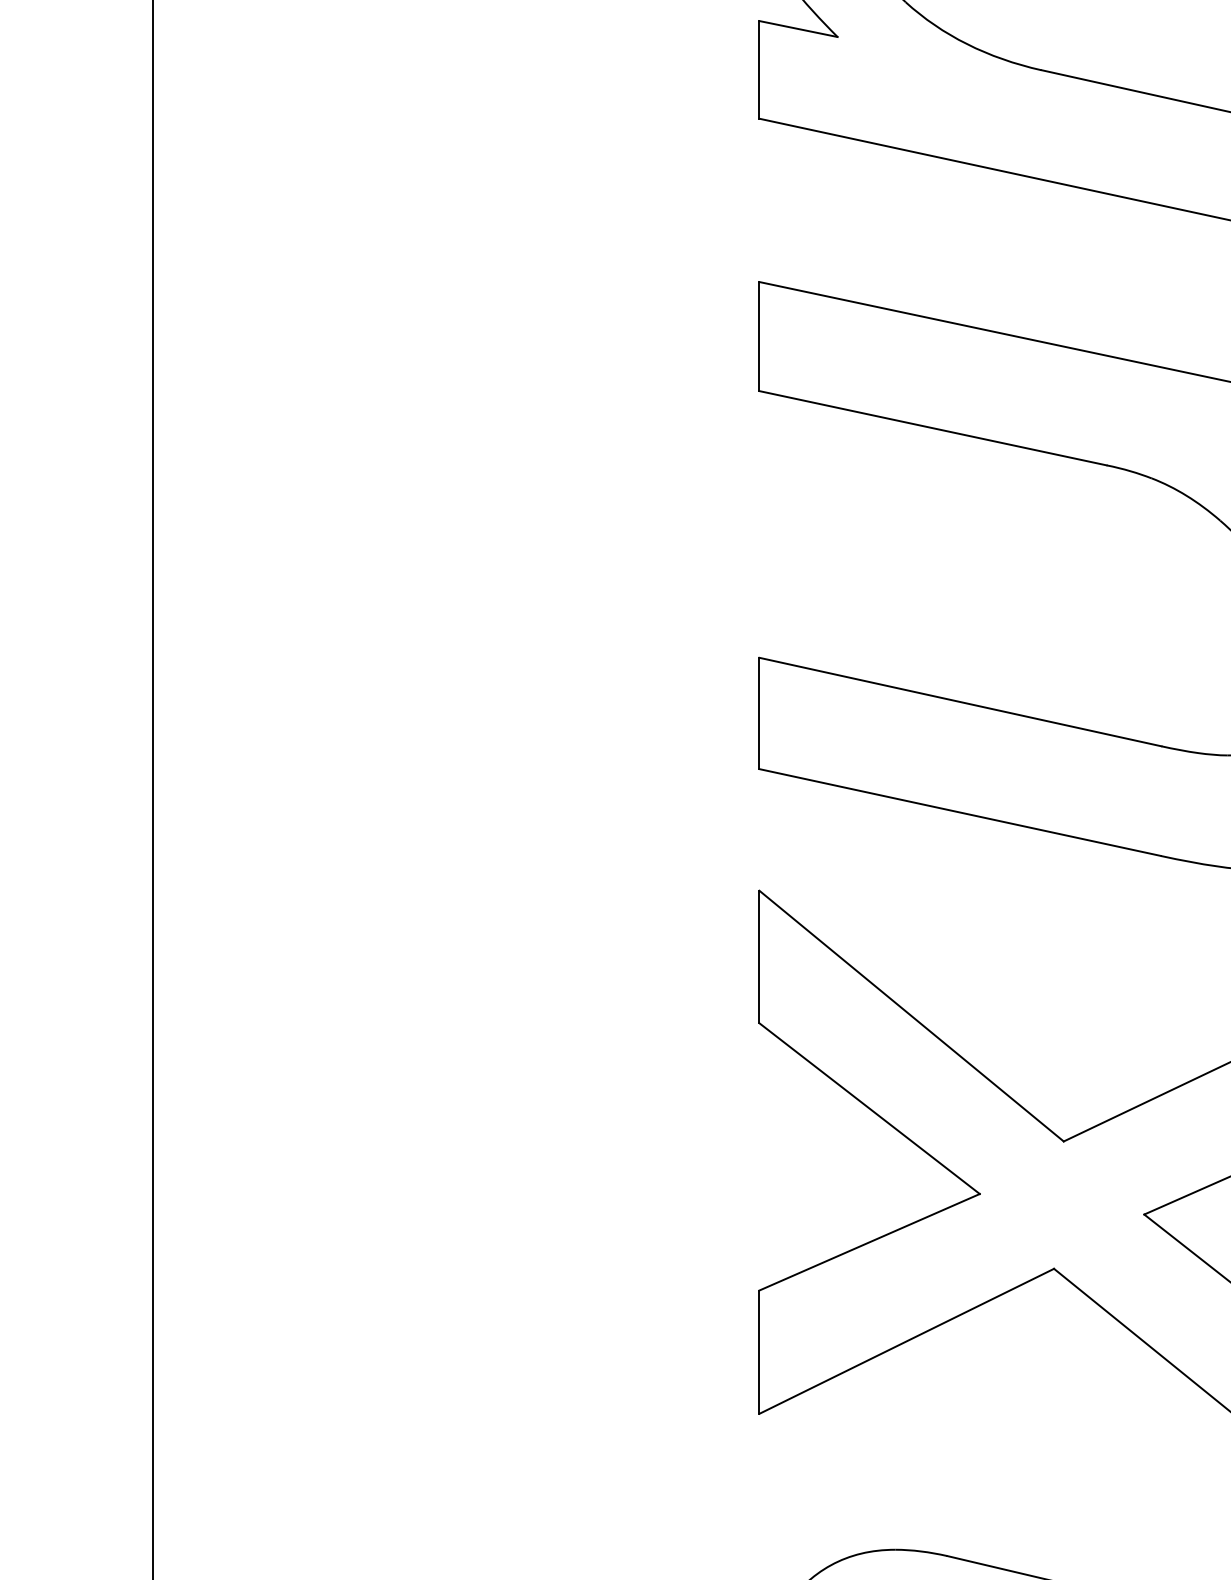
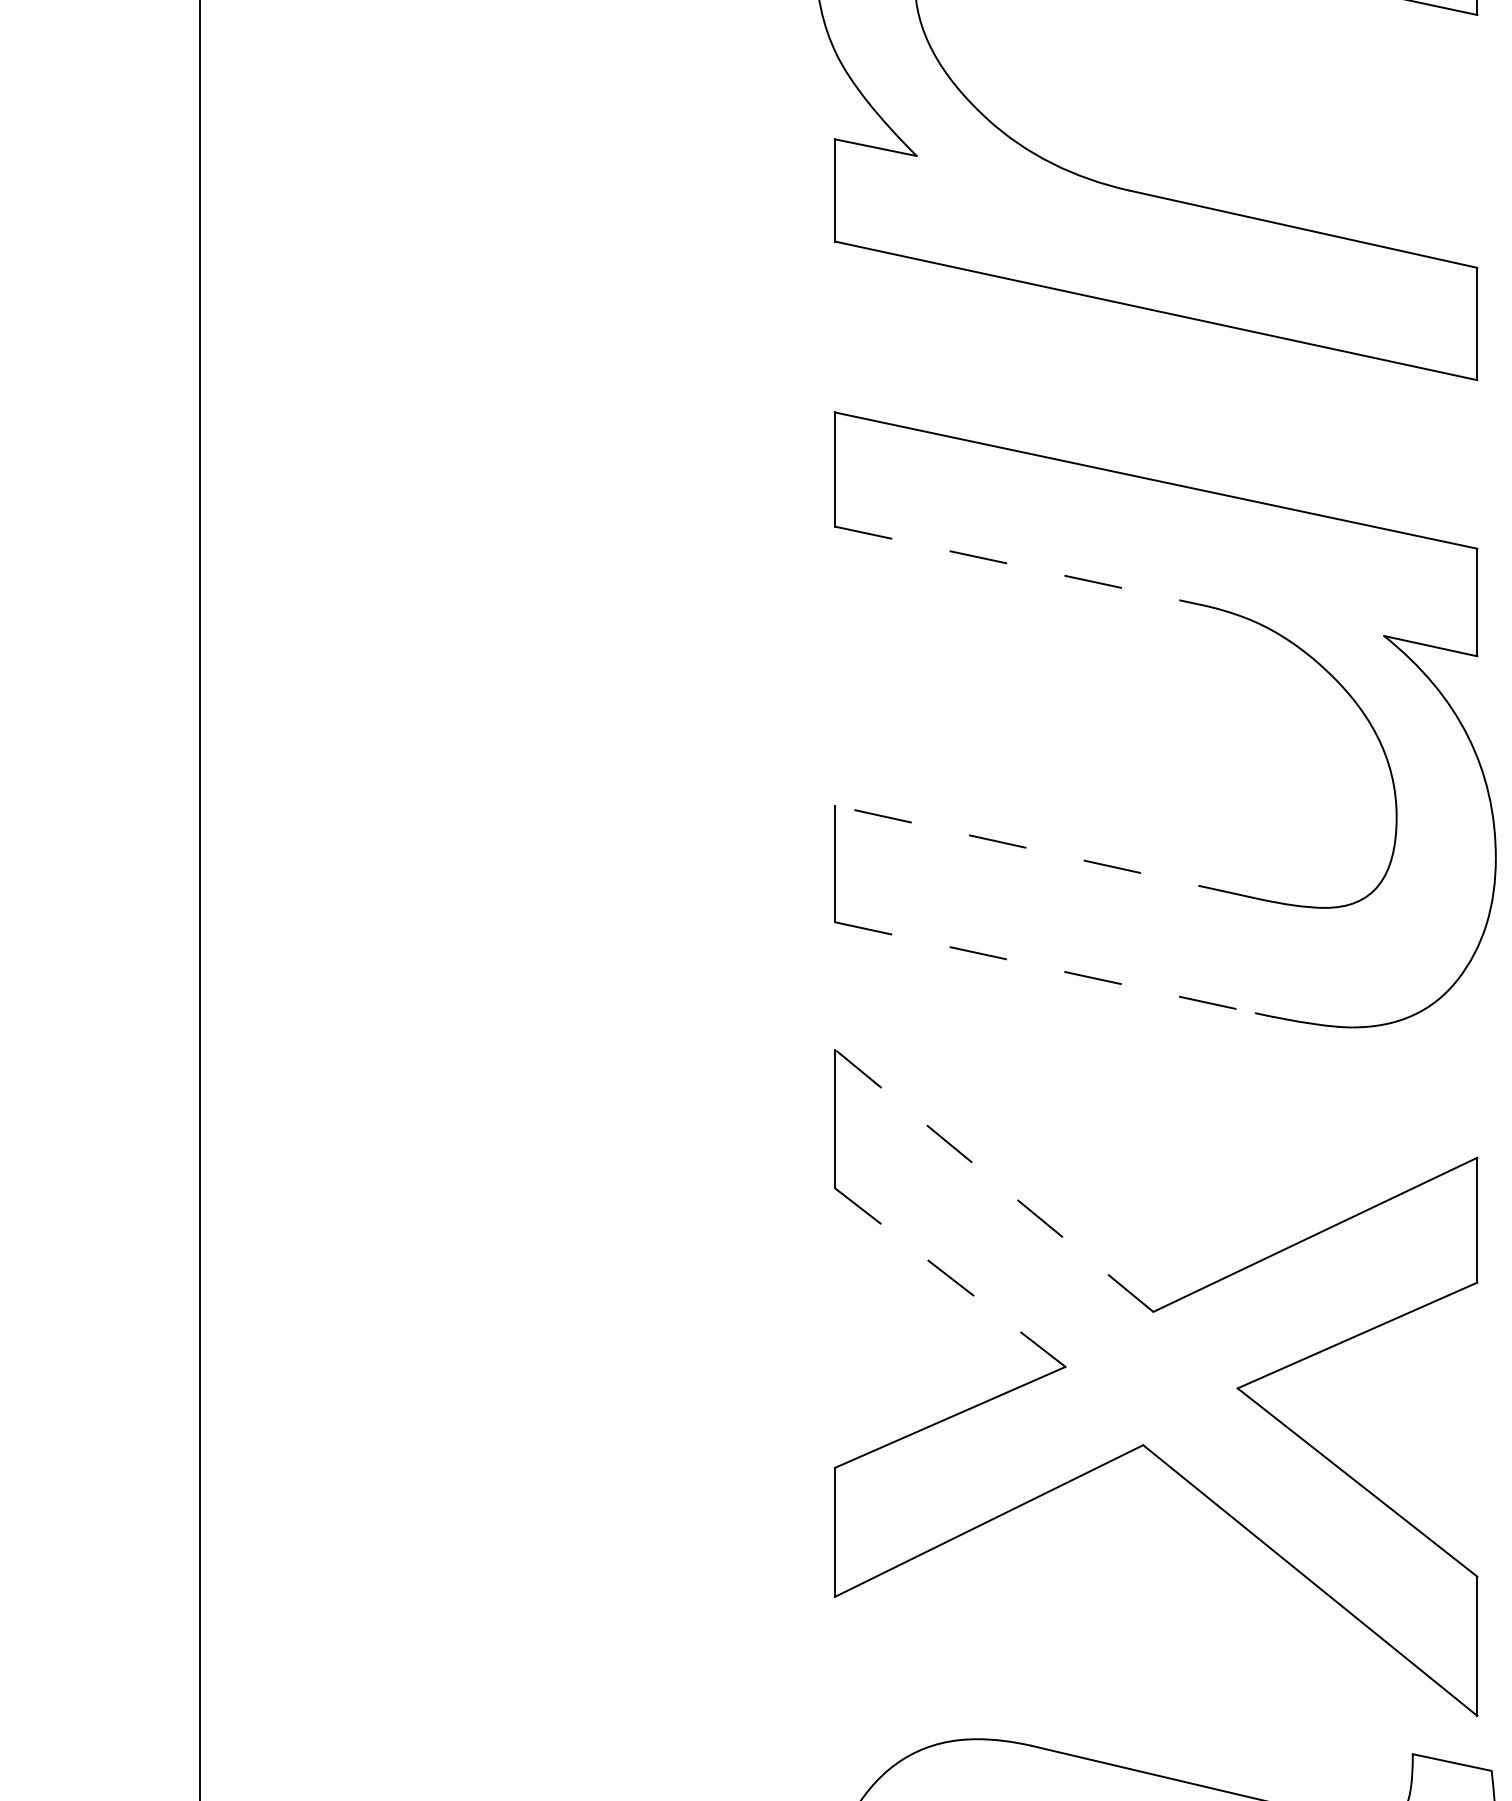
line: (932, 428) -> (1016, 565), solid -> dashed
line: (959, 701) -> (1044, 851), solid -> dashed
line: (959, 812) -> (1044, 967), solid -> dashed
line: (910, 1015) -> (993, 1180), solid -> dashed
line: (869, 1108) -> (950, 1277), solid -> dashed

